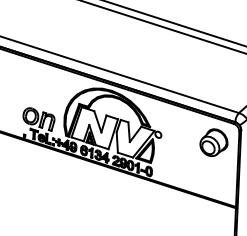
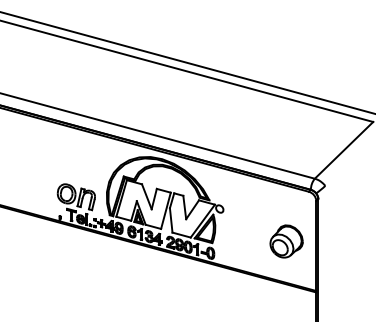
part: (213, 142) -> (286, 241), moved

